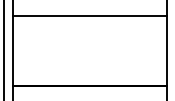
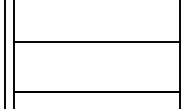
line: (89, 16) -> (96, 42), moved

